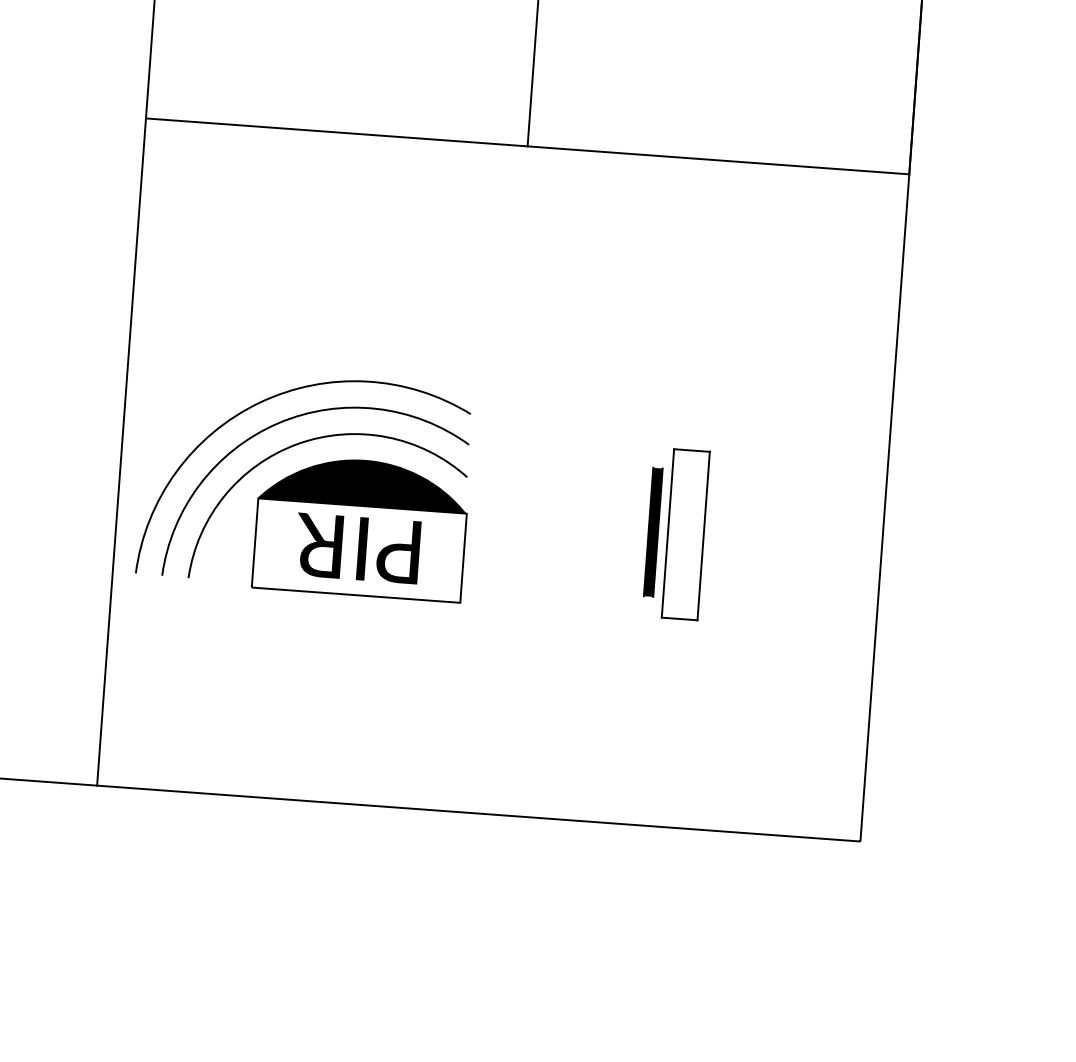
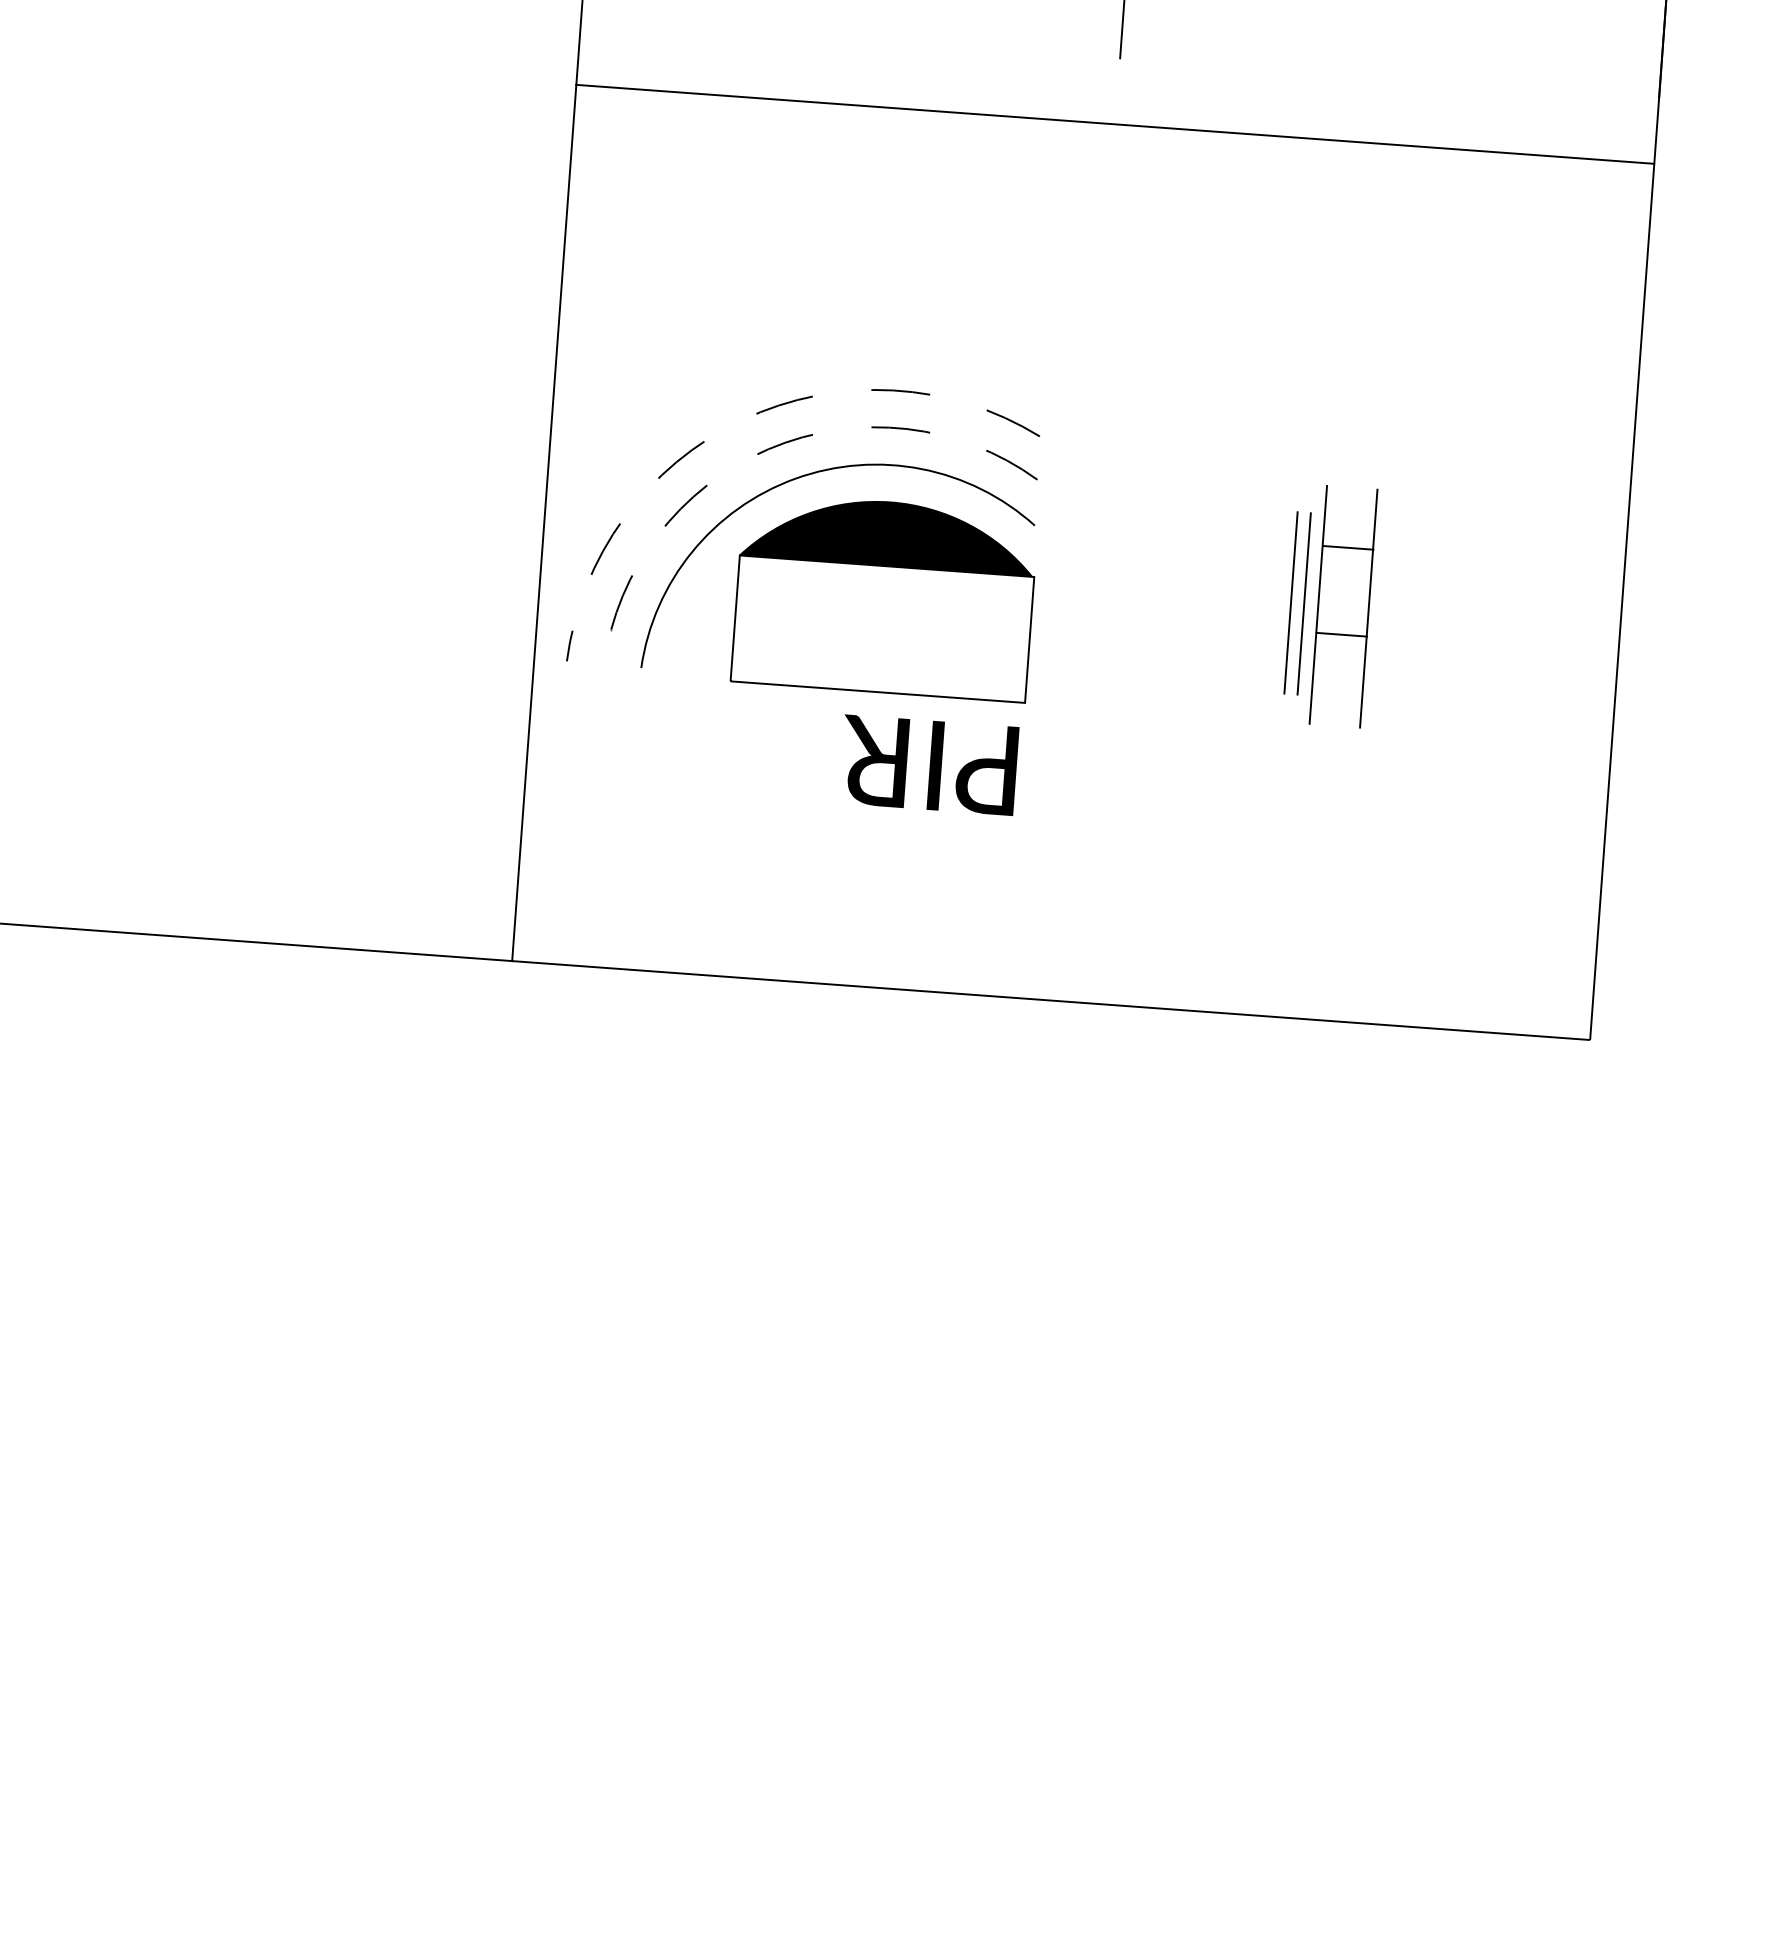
line: (527, 145) -> (1115, 123), moved
arc: (260, 402) -> (742, 420), solid -> dashed
arc: (278, 423) -> (768, 449), solid -> dashed
line: (692, 450) -> (1348, 547), moved
fill: (653, 532) -> (1297, 603), removed
text: (359, 548) -> (931, 765), moved
line: (679, 618) -> (1341, 634), moved

